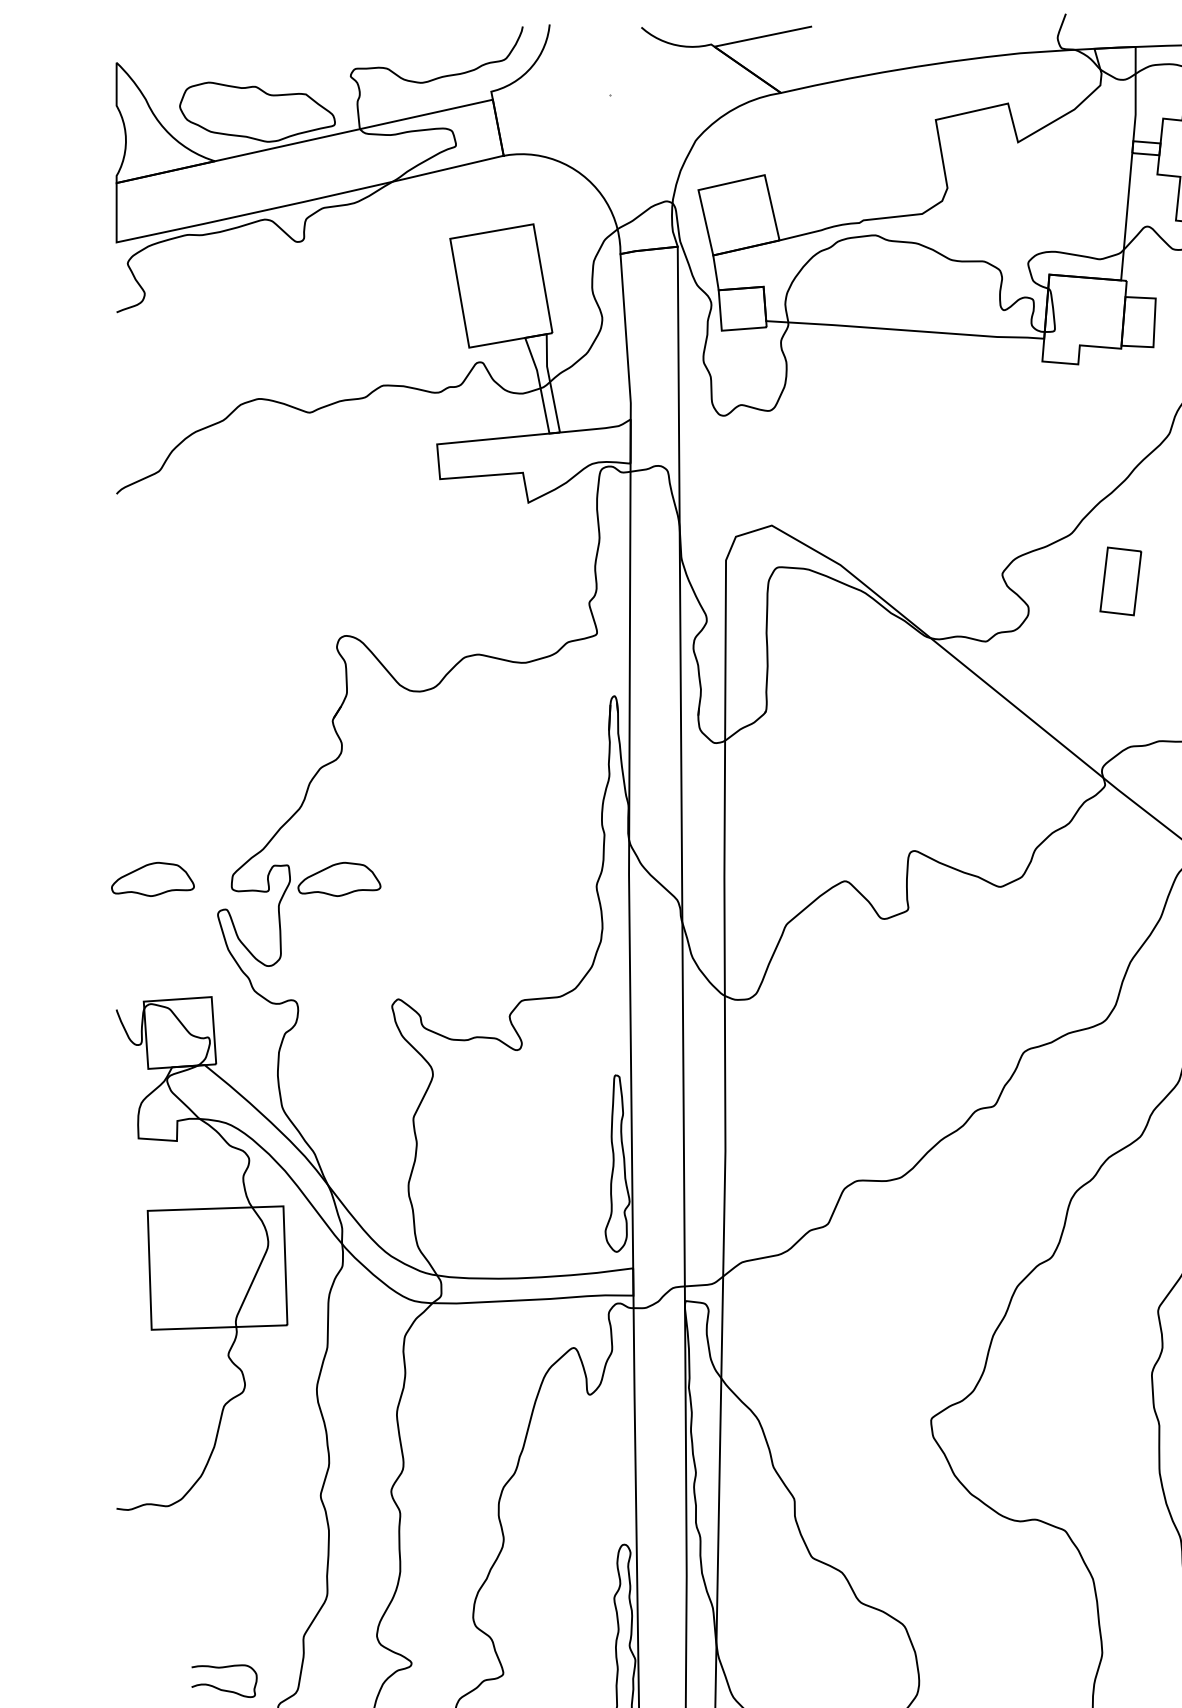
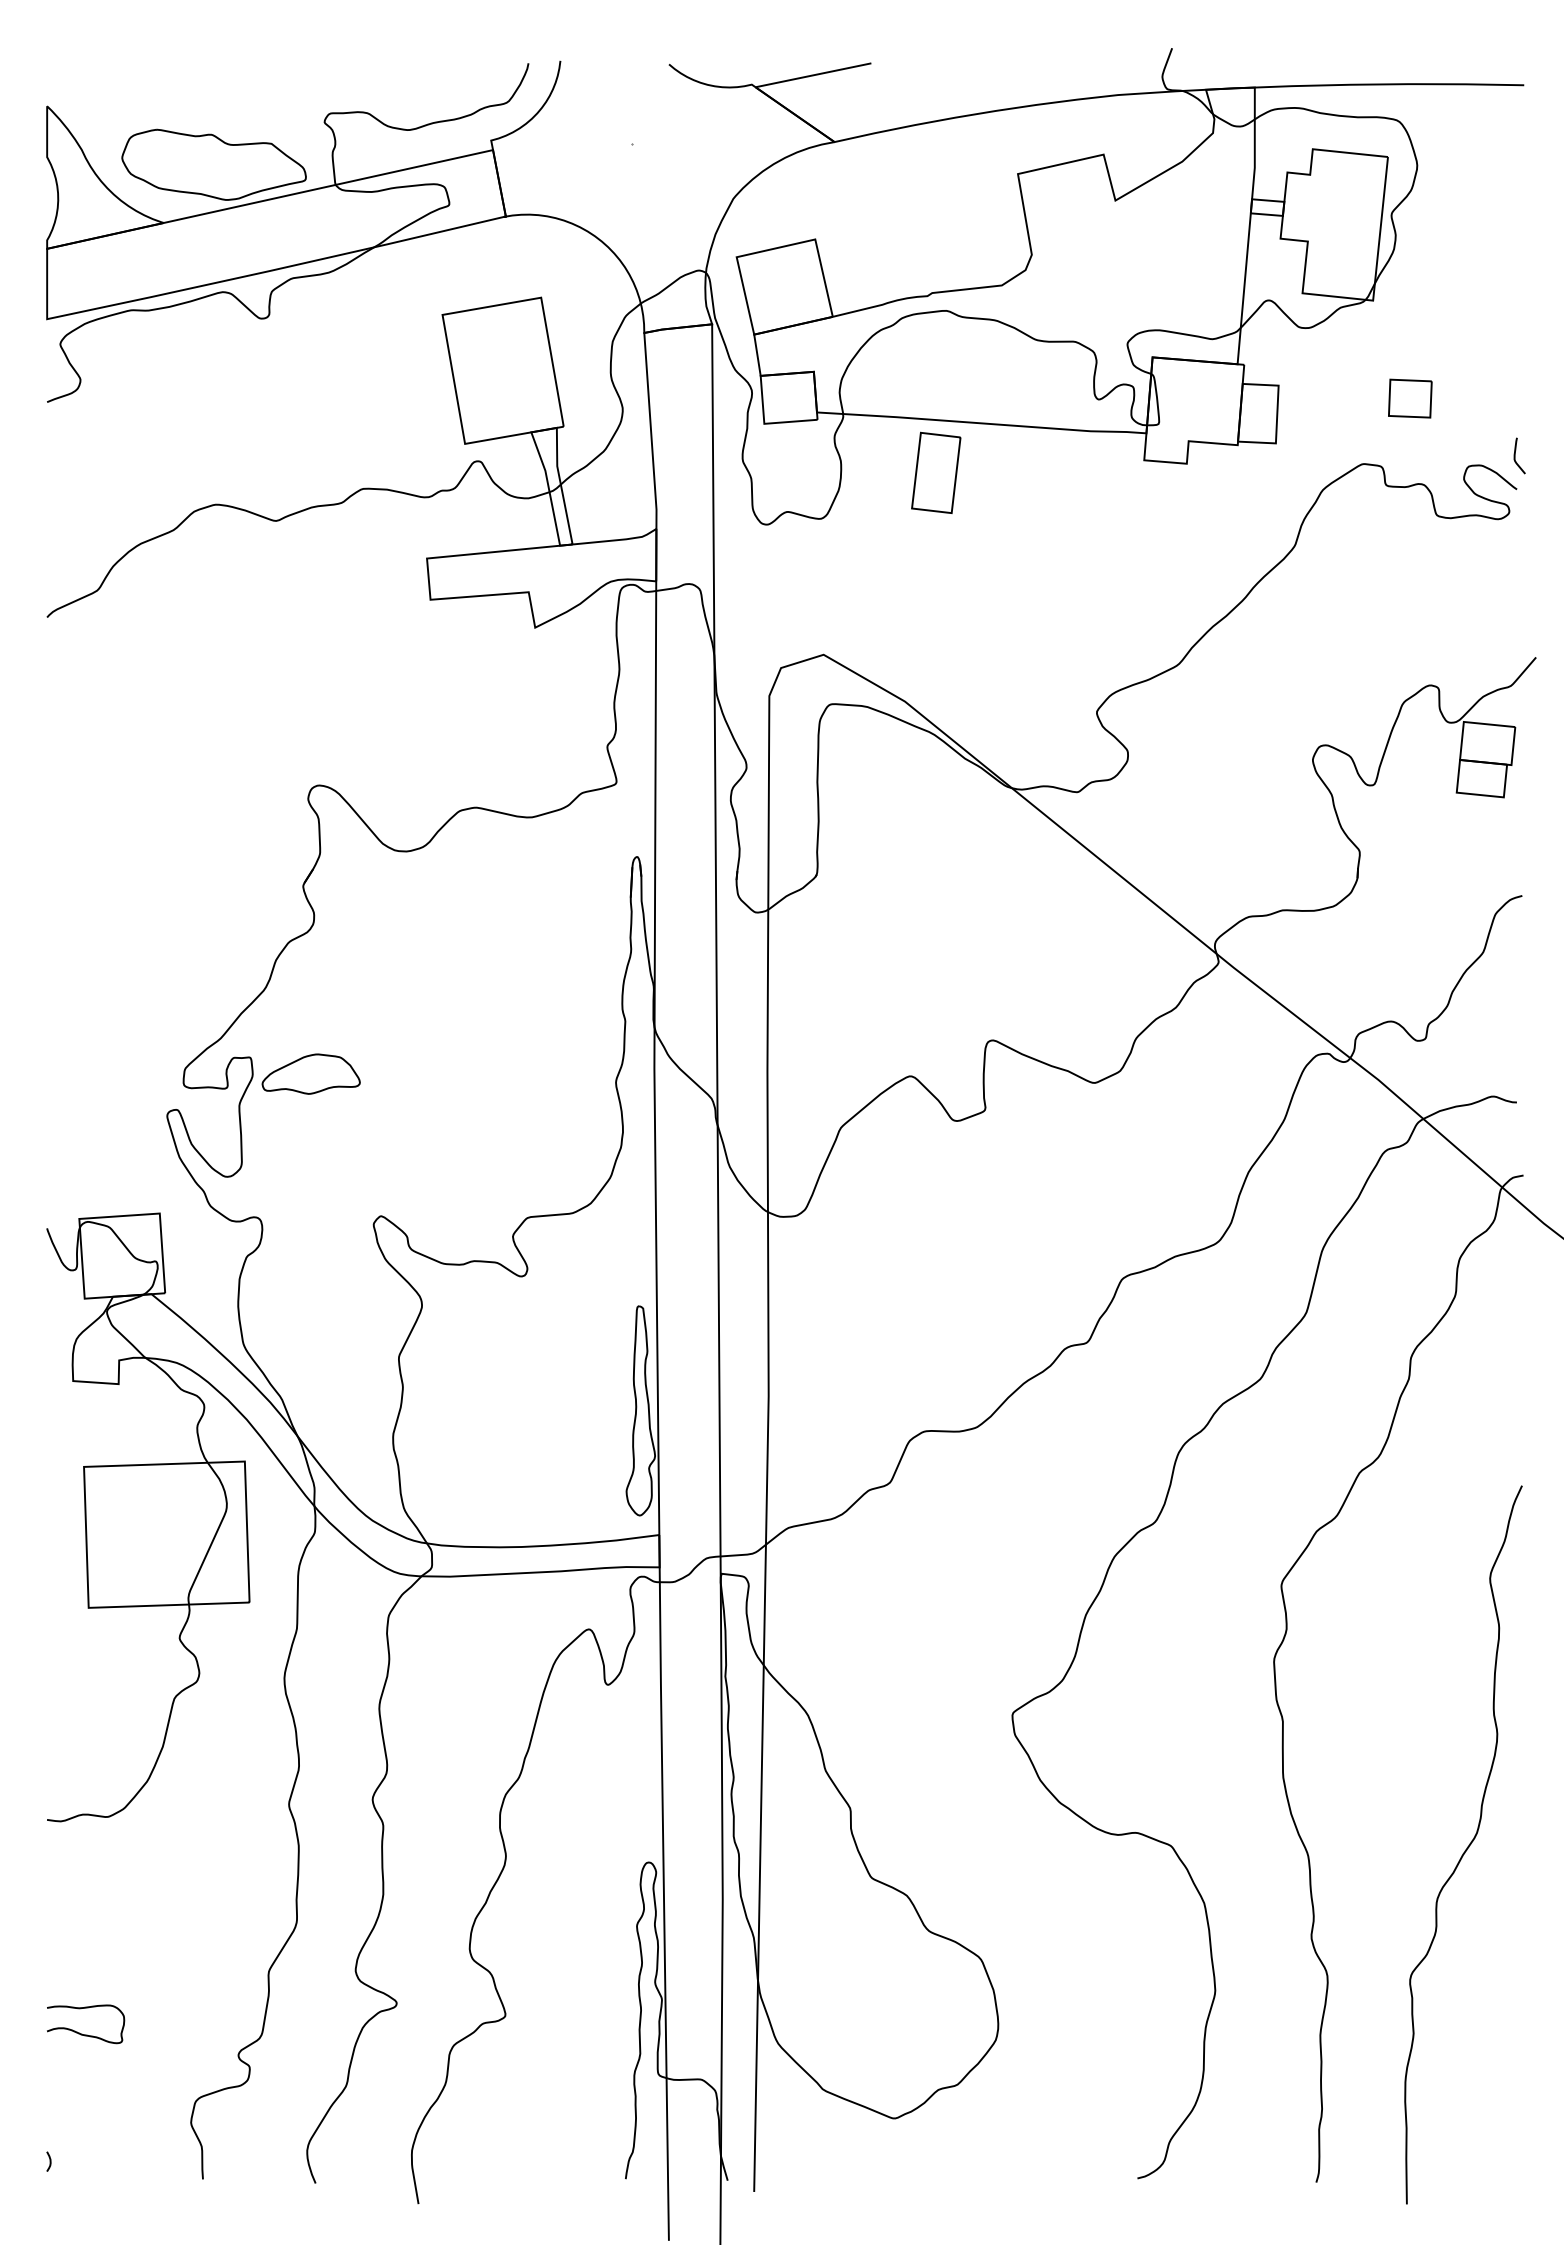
part: (1121, 581) -> (936, 472), moved
part: (152, 878) -> (89, 1073), removed
curve: (221, 1688) -> (82, 2033), moved

